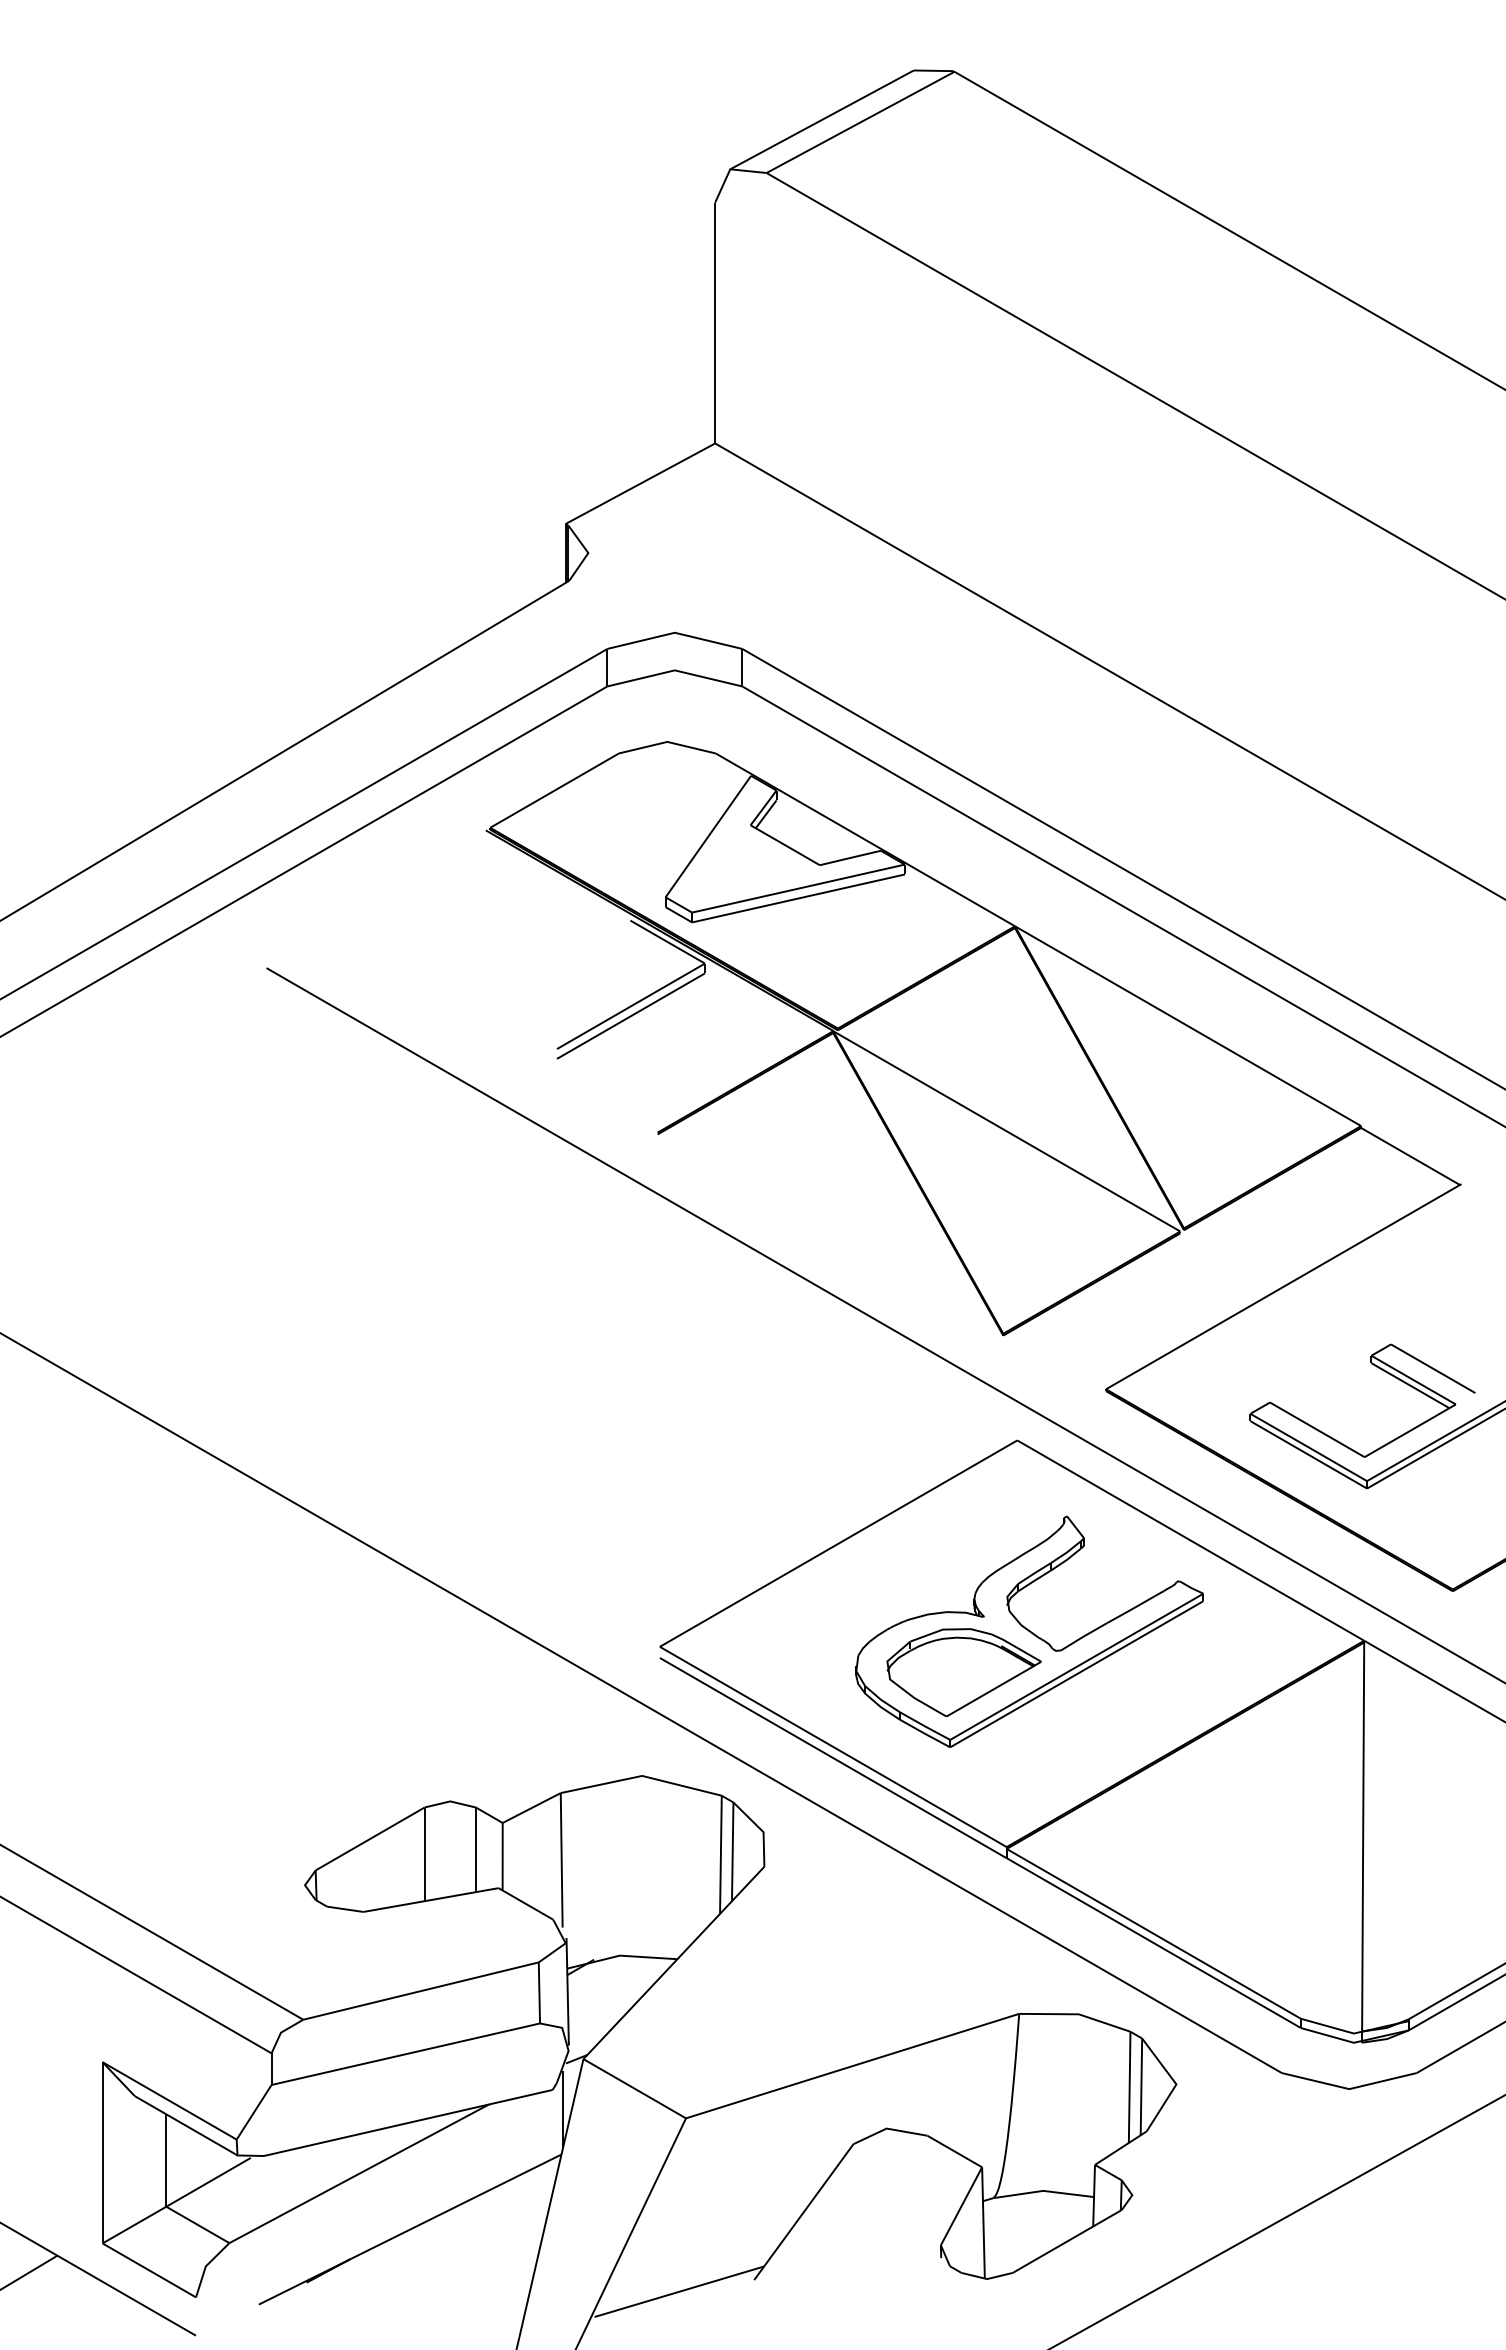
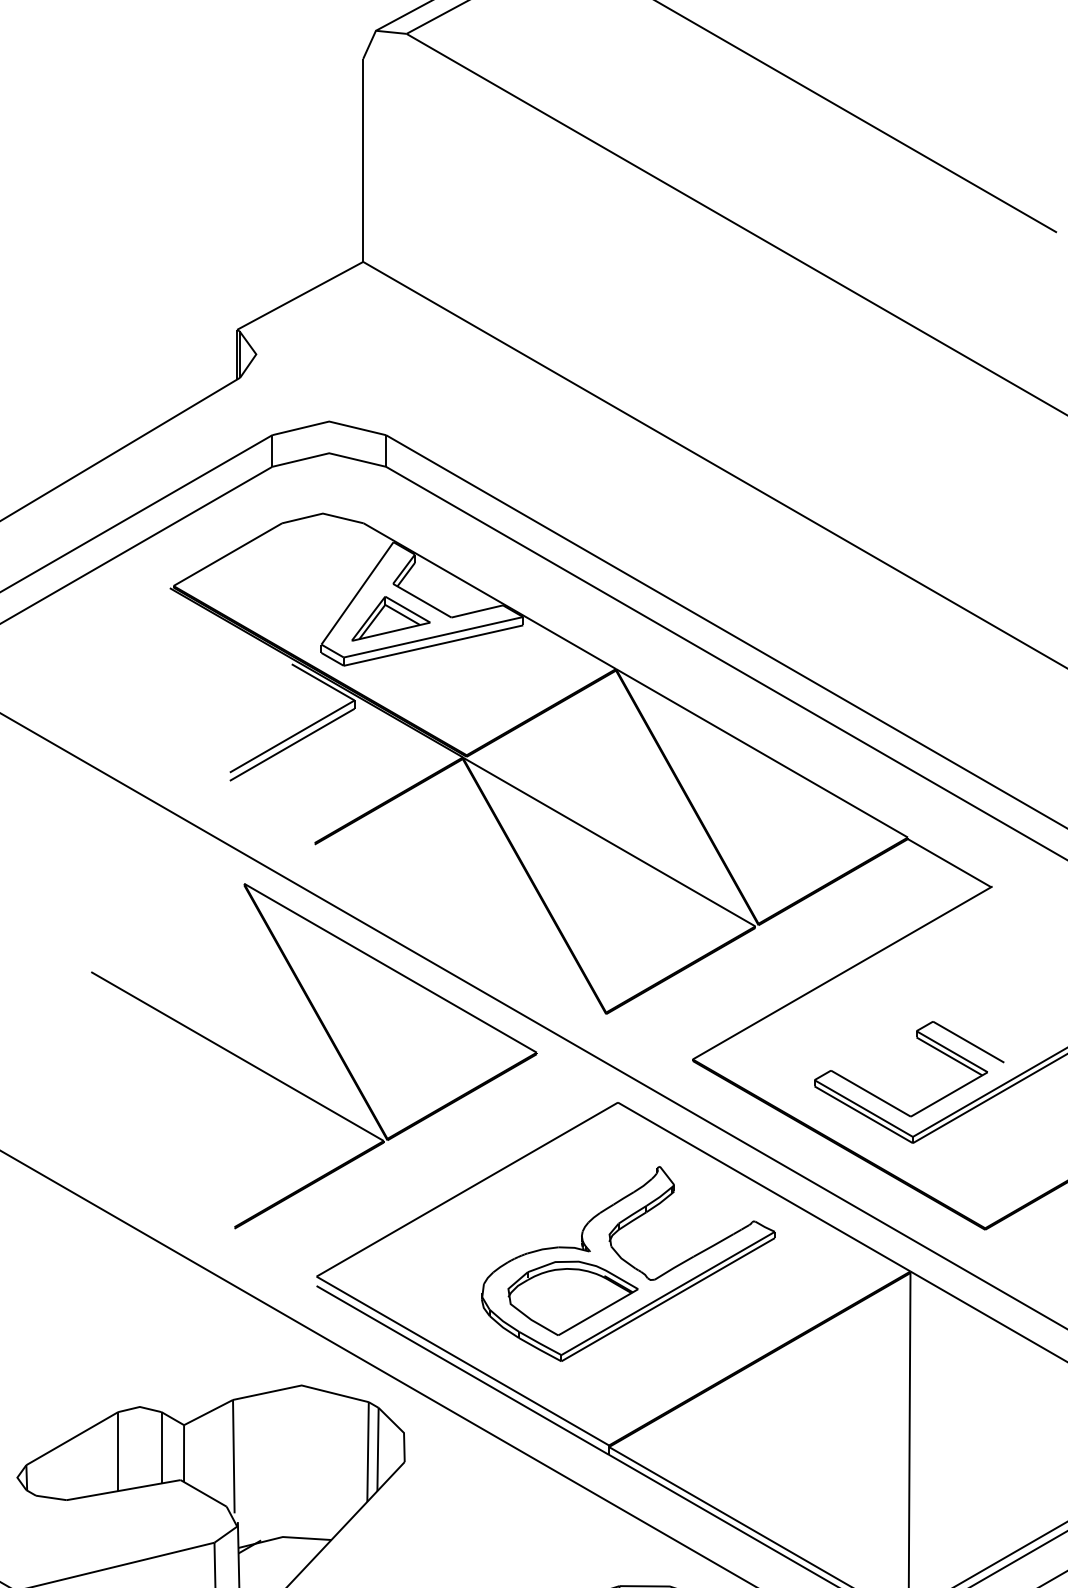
part: (747, 866) -> (390, 618), added
part: (677, 1369) -> (331, 1042), added

